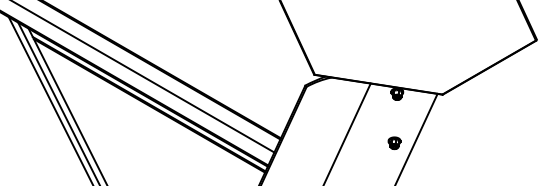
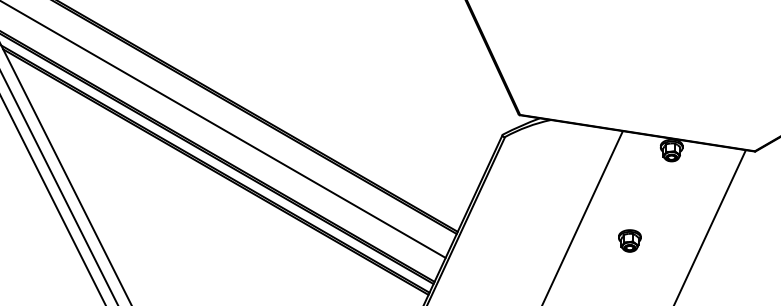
part: (394, 142) -> (629, 239), moved

